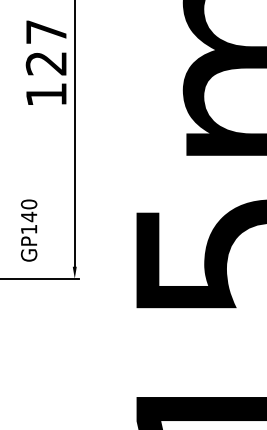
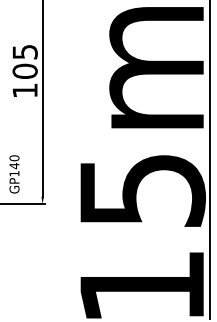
text: (45, 47) -> (24, 61), 127 -> 105

